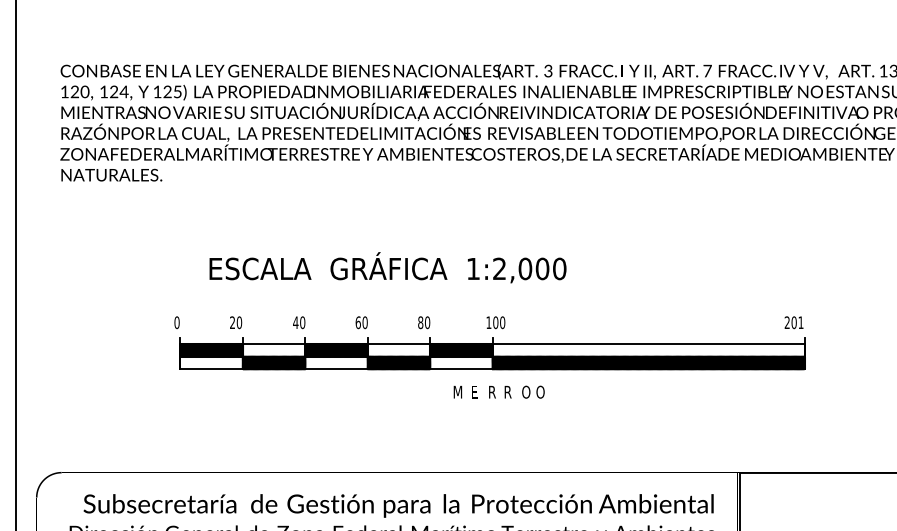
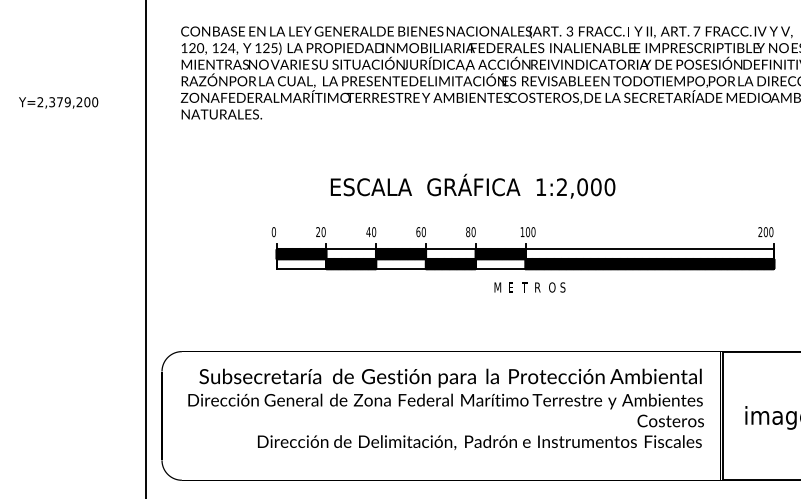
text: (387, 266) -> (472, 185), moved
text: (801, 323) -> (771, 232), 201 -> 200
text: (492, 392) -> (525, 287), R -> T
text: (540, 392) -> (563, 287), O -> S

